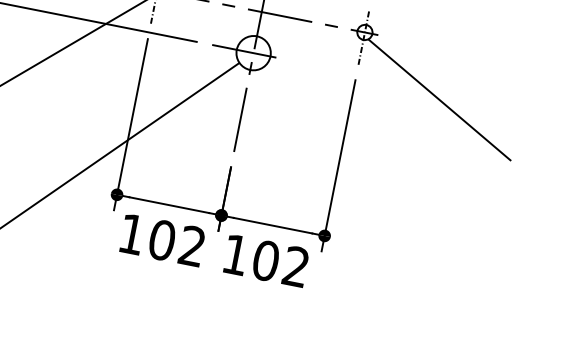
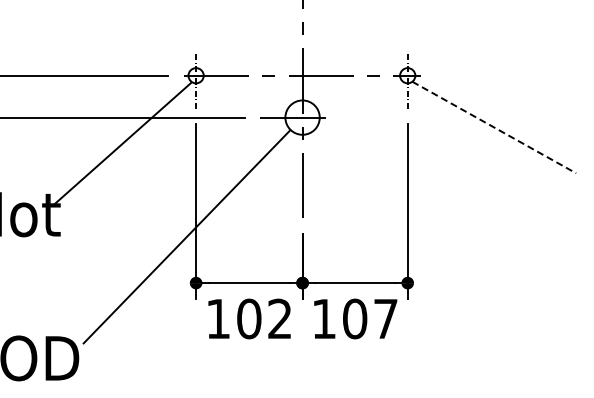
line: (439, 100) -> (494, 127), solid -> dashed
text: (295, 266) -> (385, 318), 102 -> 107

